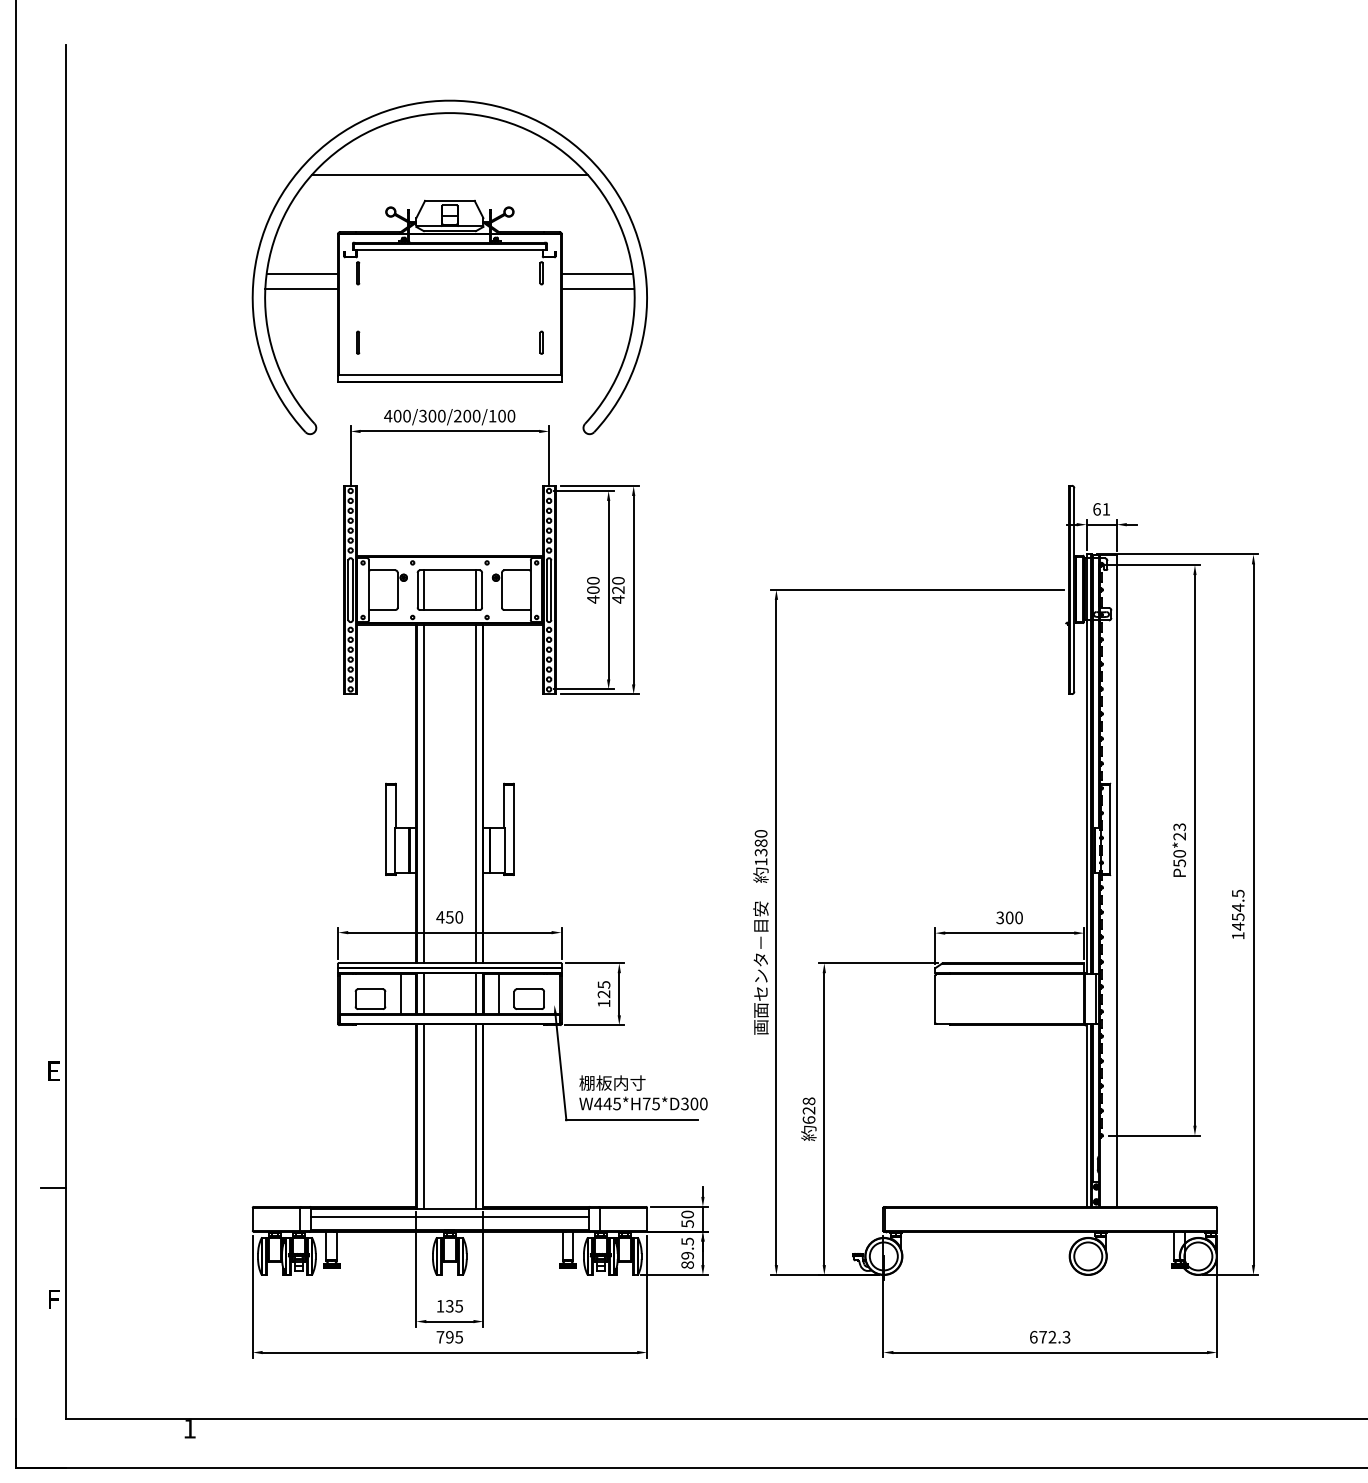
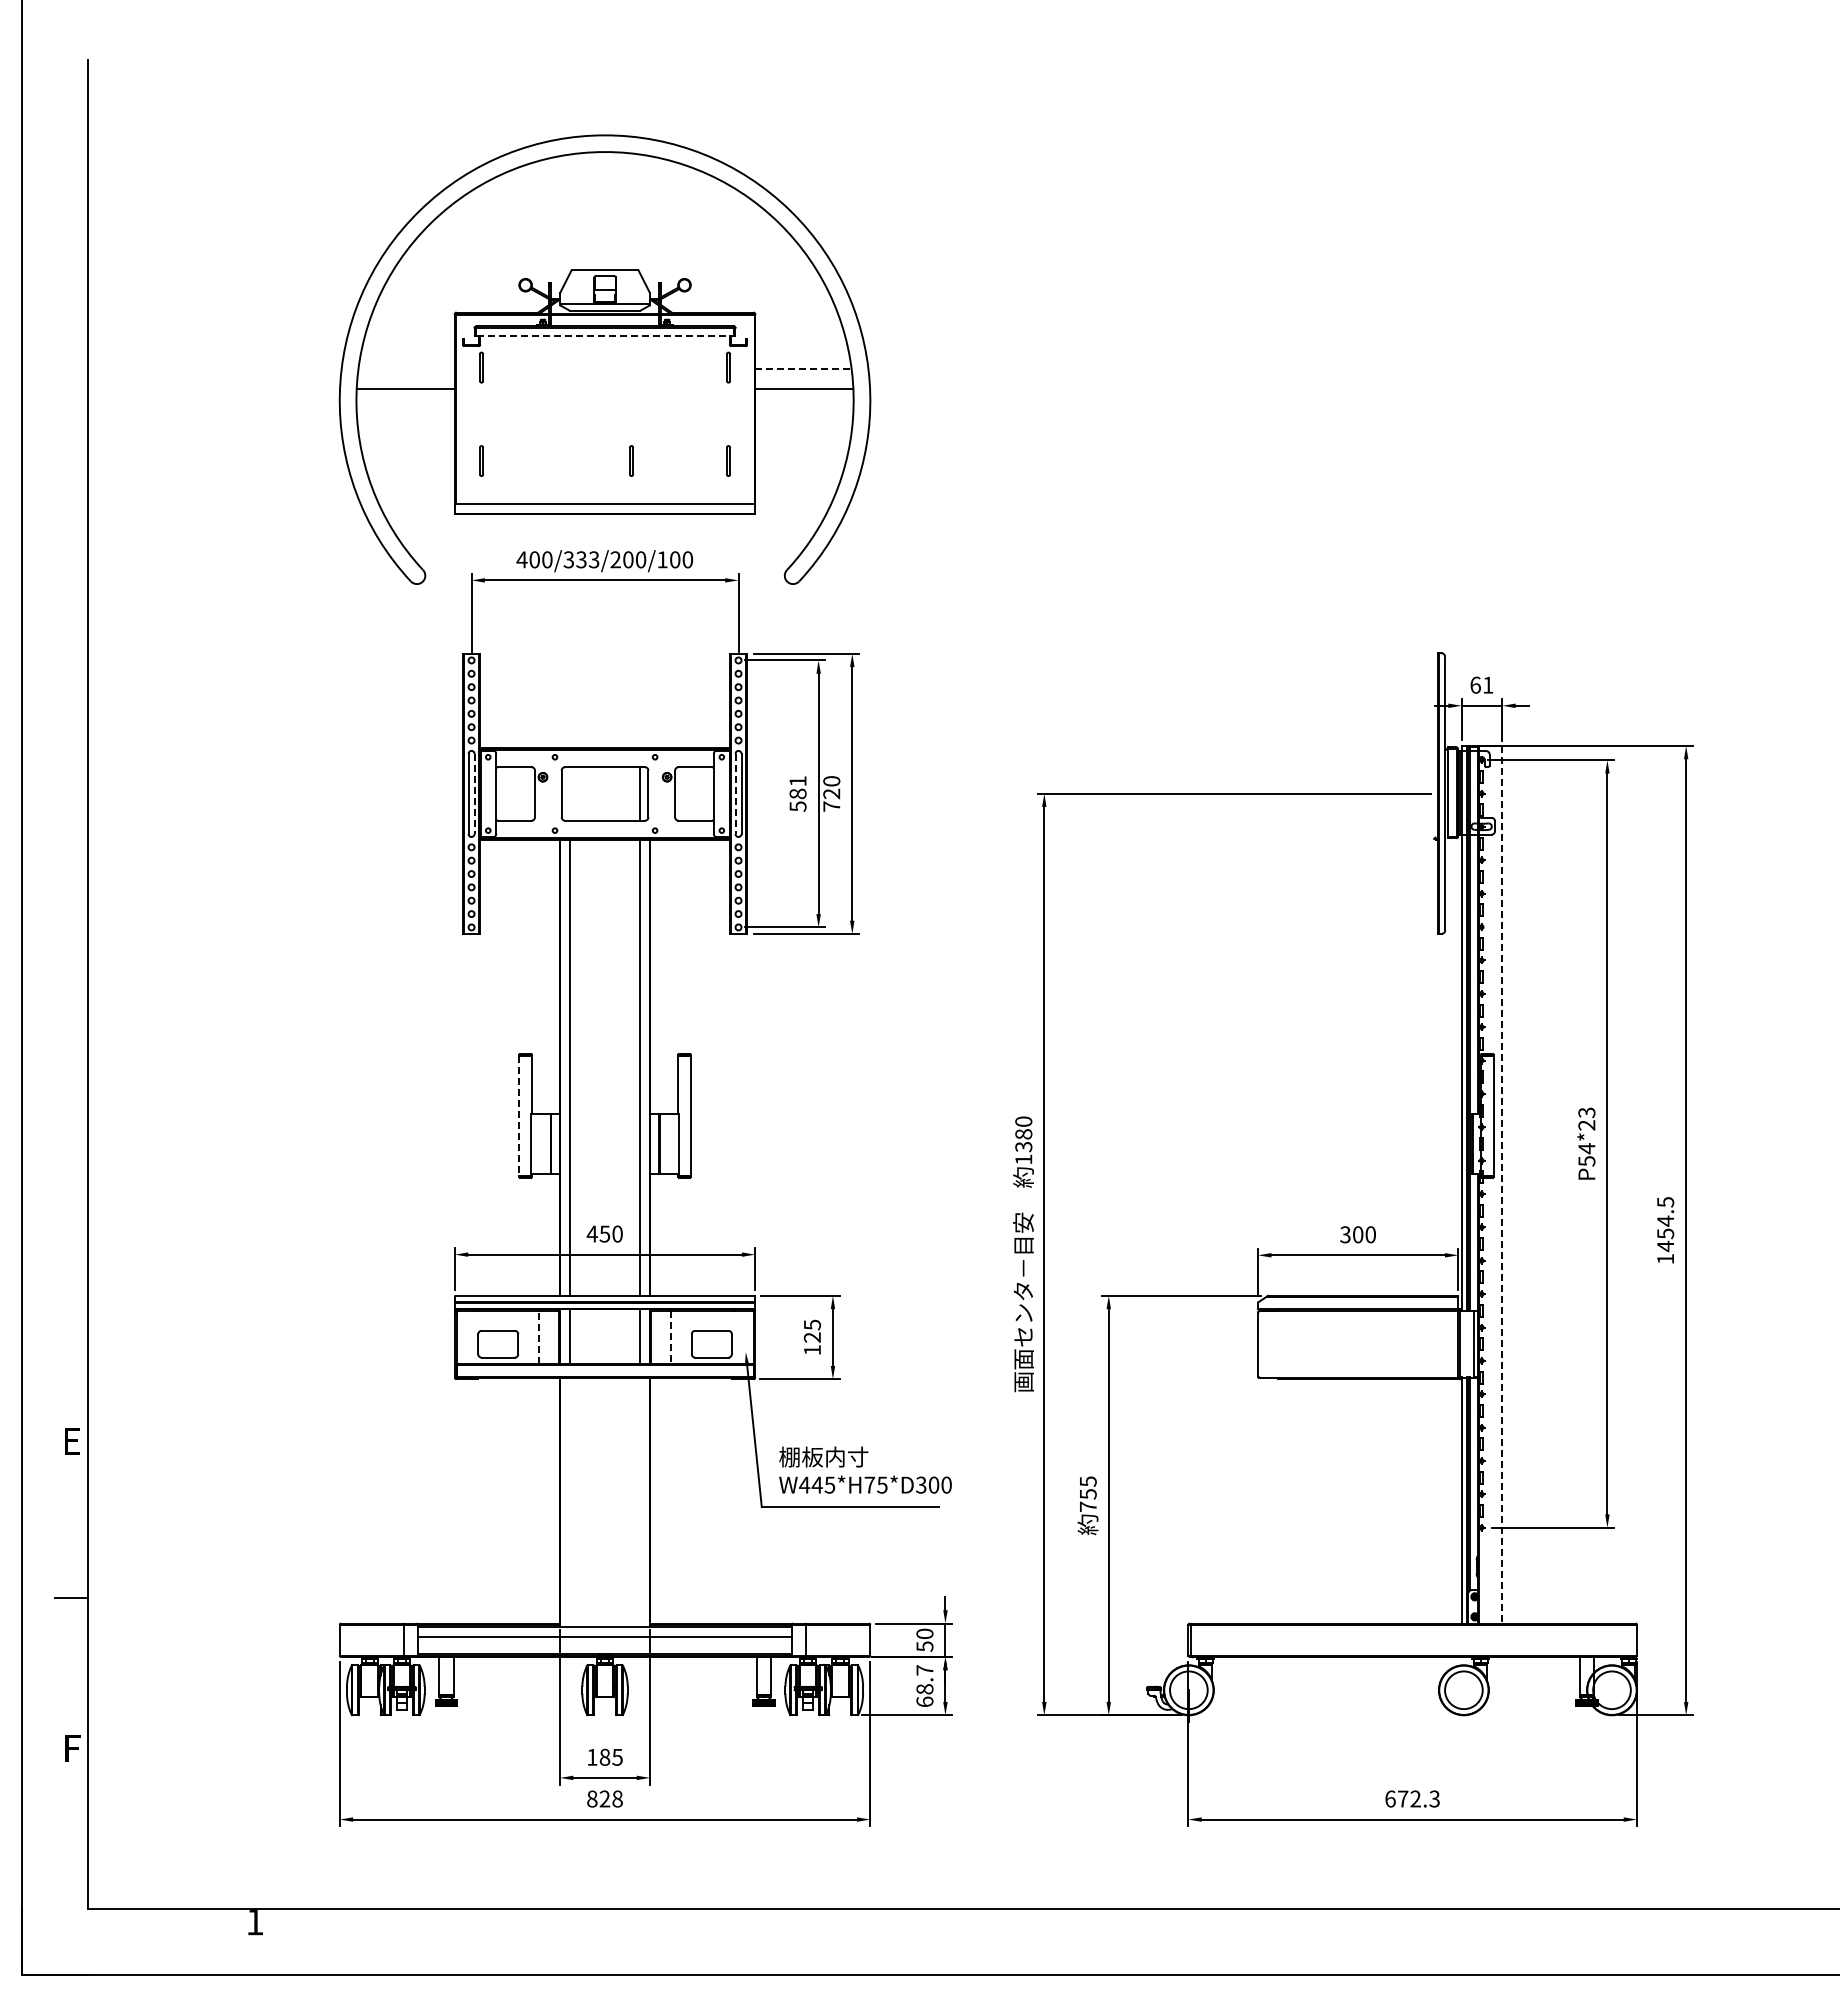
line: (449, 175) -> (604, 235), removed
line: (450, 250) -> (605, 336), solid -> dashed
line: (302, 273) -> (406, 368), removed
line: (597, 273) -> (803, 368), solid -> dashed
line: (468, 342) -> (630, 460), added
text: (436, 415) -> (587, 559), 400/300/200/100 -> 400/333/200/100
line: (424, 589) -> (570, 793), removed
line: (352, 590) -> (474, 794), solid -> dashed
line: (546, 590) -> (735, 794), solid -> dashed
text: (592, 590) -> (797, 794), 400 -> 581
text: (618, 599) -> (831, 806), 420 -> 720
line: (386, 829) -> (519, 1116), solid -> dashed
text: (1179, 853) -> (1586, 1148), P50*23 -> P54*23
line: (1116, 880) -> (1502, 1184), solid -> dashed
line: (400, 994) -> (538, 1337), solid -> dashed
line: (499, 994) -> (671, 1337), solid -> dashed
text: (808, 1110) -> (1087, 1493), 628 -> 755
line: (424, 1116) -> (570, 1501), removed
line: (476, 1116) -> (640, 1501), removed
text: (687, 1253) -> (924, 1686), 89.5 -> 68.7
text: (449, 1305) -> (604, 1756), 135 -> 185
text: (449, 1336) -> (604, 1798), 795 -> 828

